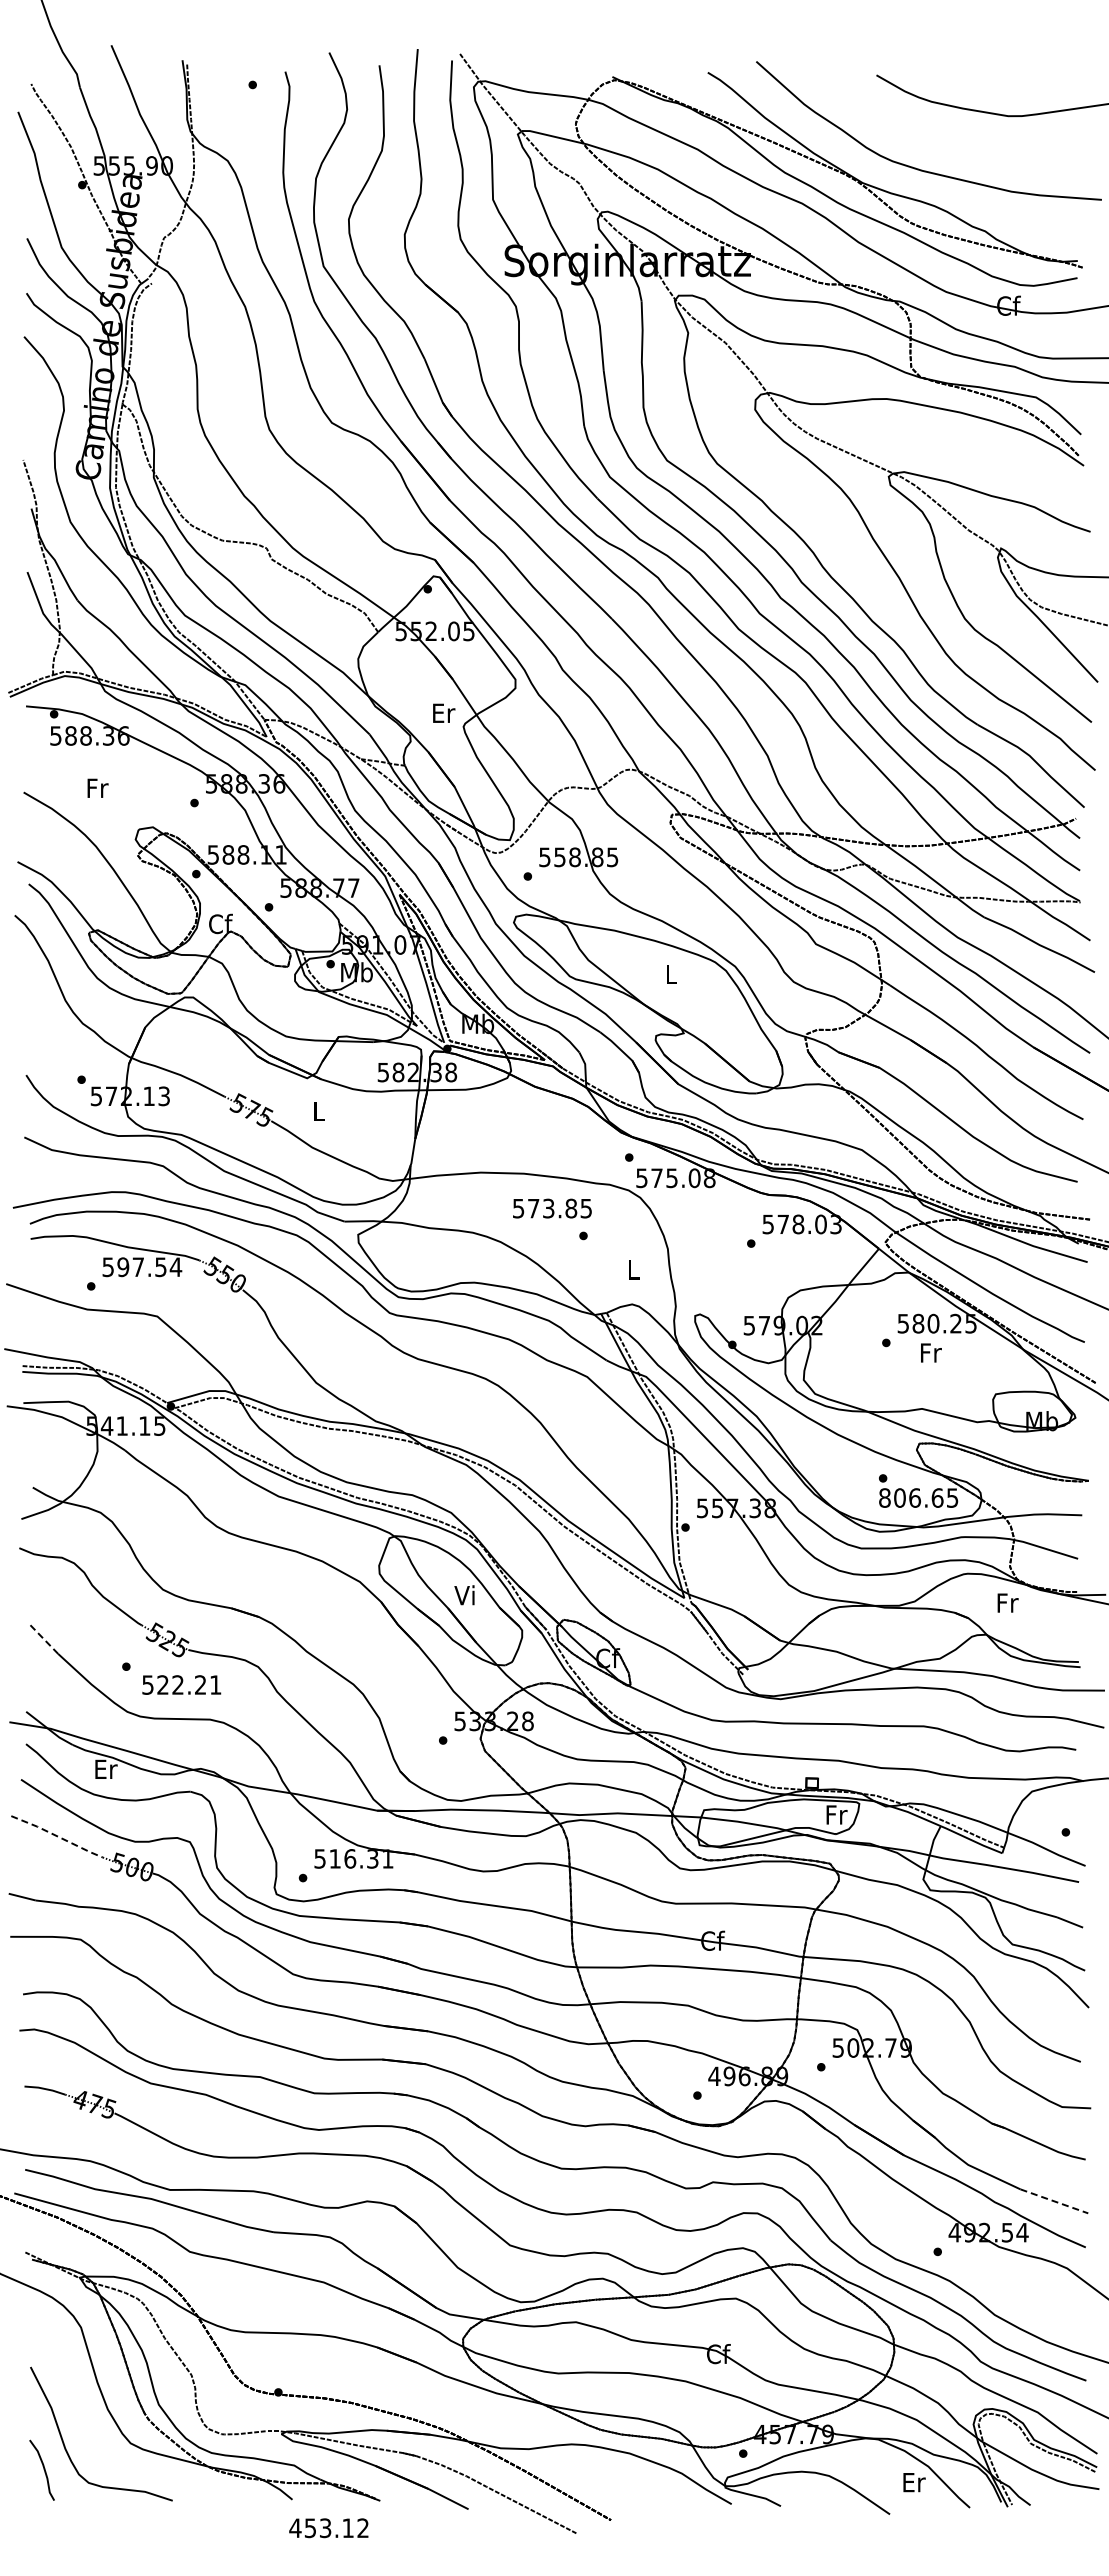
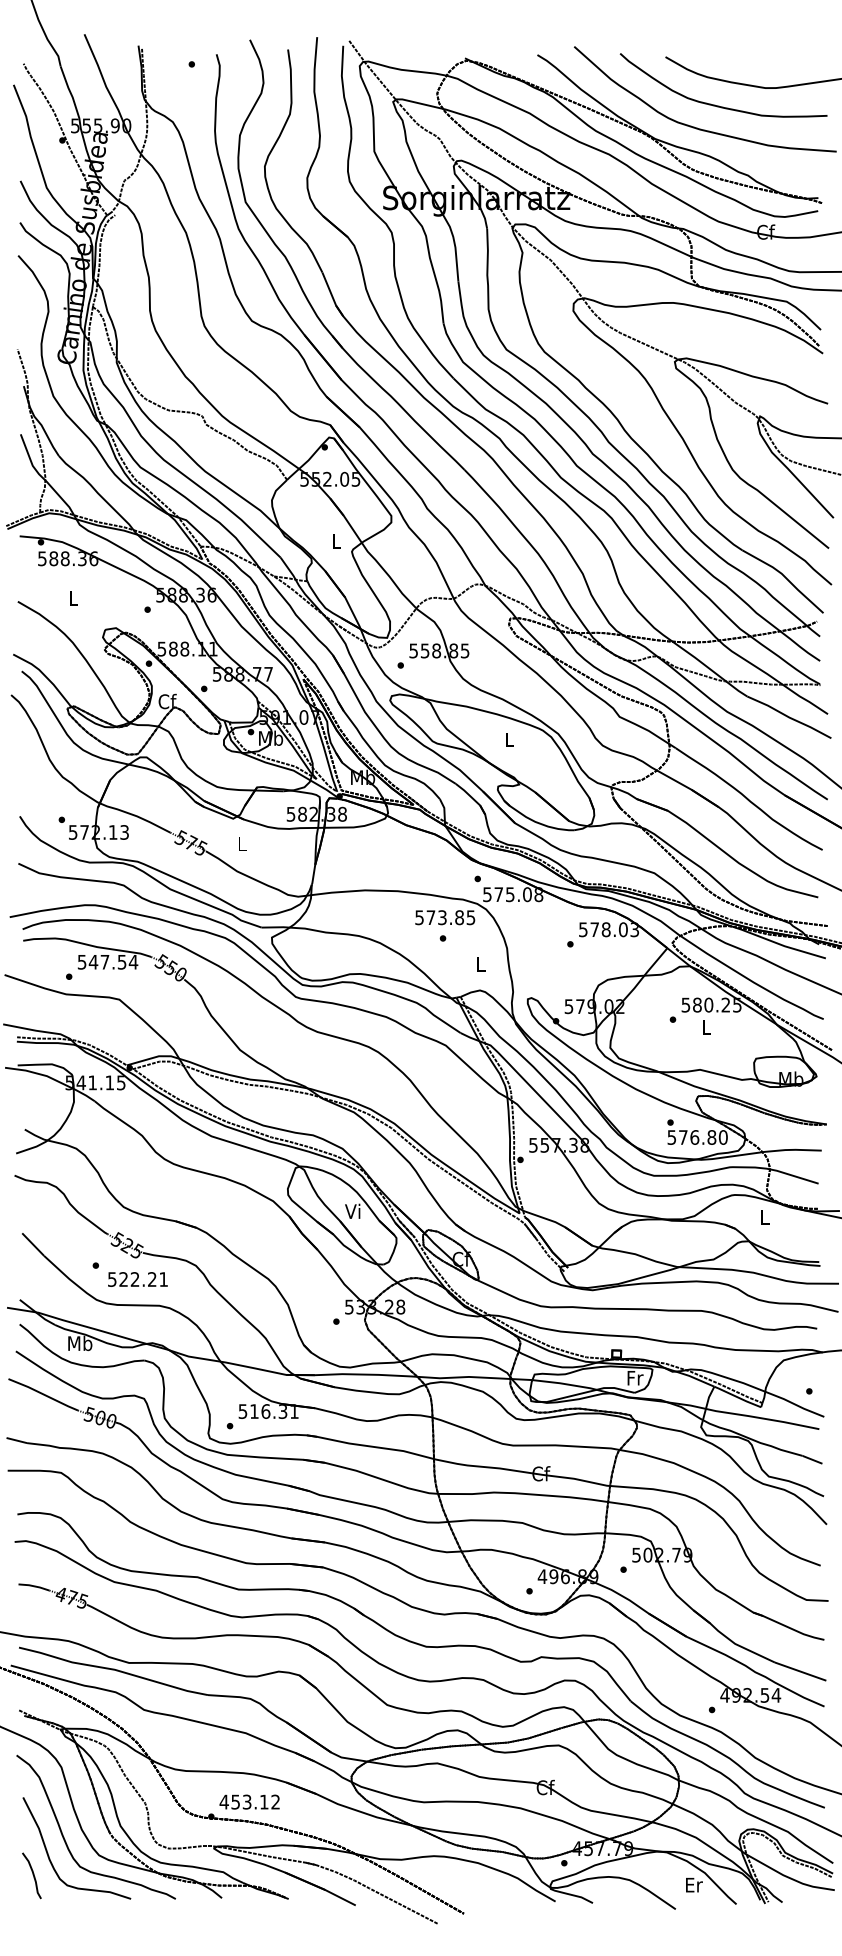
curve: (947, 139) -> (719, 105), added
text: (444, 712) -> (337, 540), Er -> L
text: (97, 787) -> (73, 597), Fr -> L
text: (552, 1208) -> (445, 917), moved
text: (123, 1267) -> (93, 962), 597.54 -> 547.54
text: (931, 1352) -> (707, 1026), Fr -> L
text: (918, 1497) -> (697, 1137), 806.65 -> 576.80
text: (1007, 1602) -> (765, 1216), Fr -> L
line: (43, 1639) -> (32, 1244), dashed -> solid
text: (105, 1769) -> (80, 1343), Er -> Mb
line: (57, 1836) -> (43, 1394), dashed -> solid
line: (1054, 2201) -> (800, 1671), dashed -> solid
curve: (87, 2425) -> (66, 1841), added
text: (328, 2528) -> (249, 1802), moved

